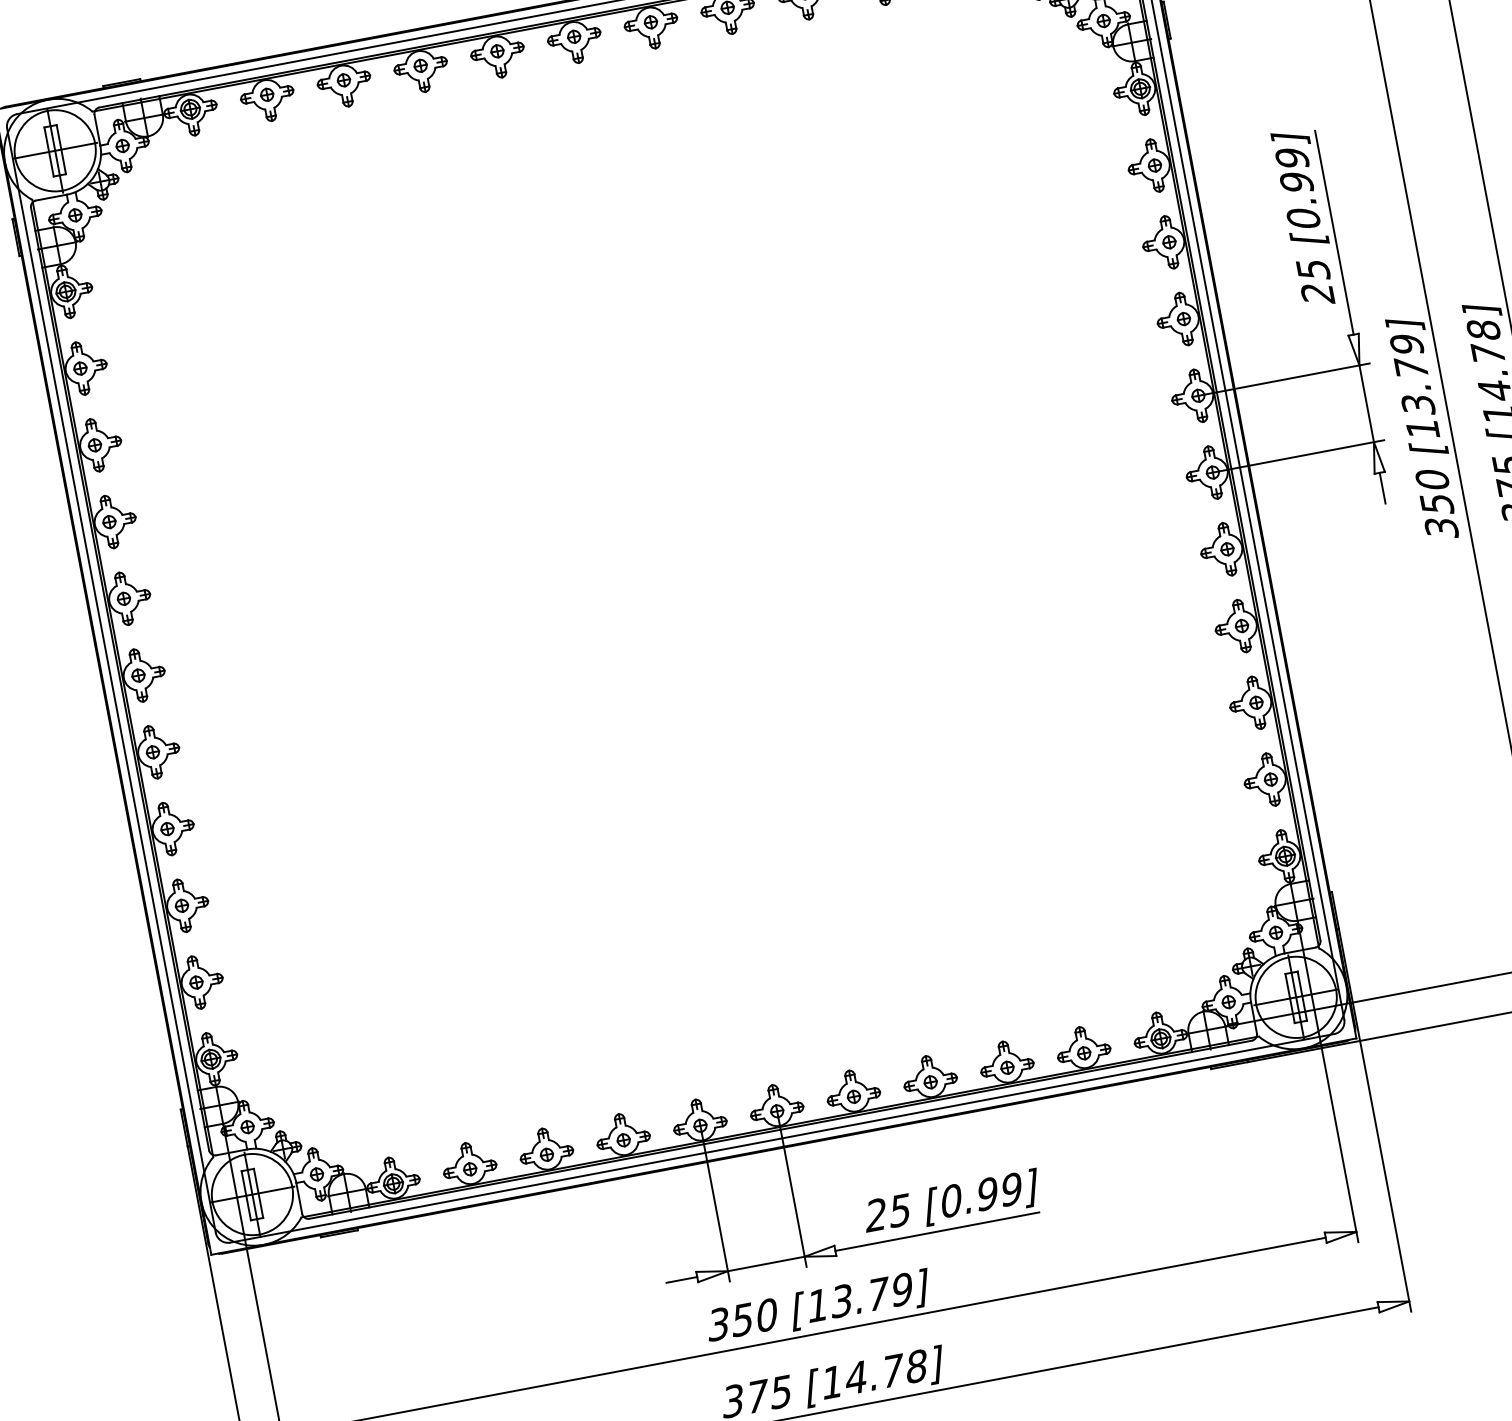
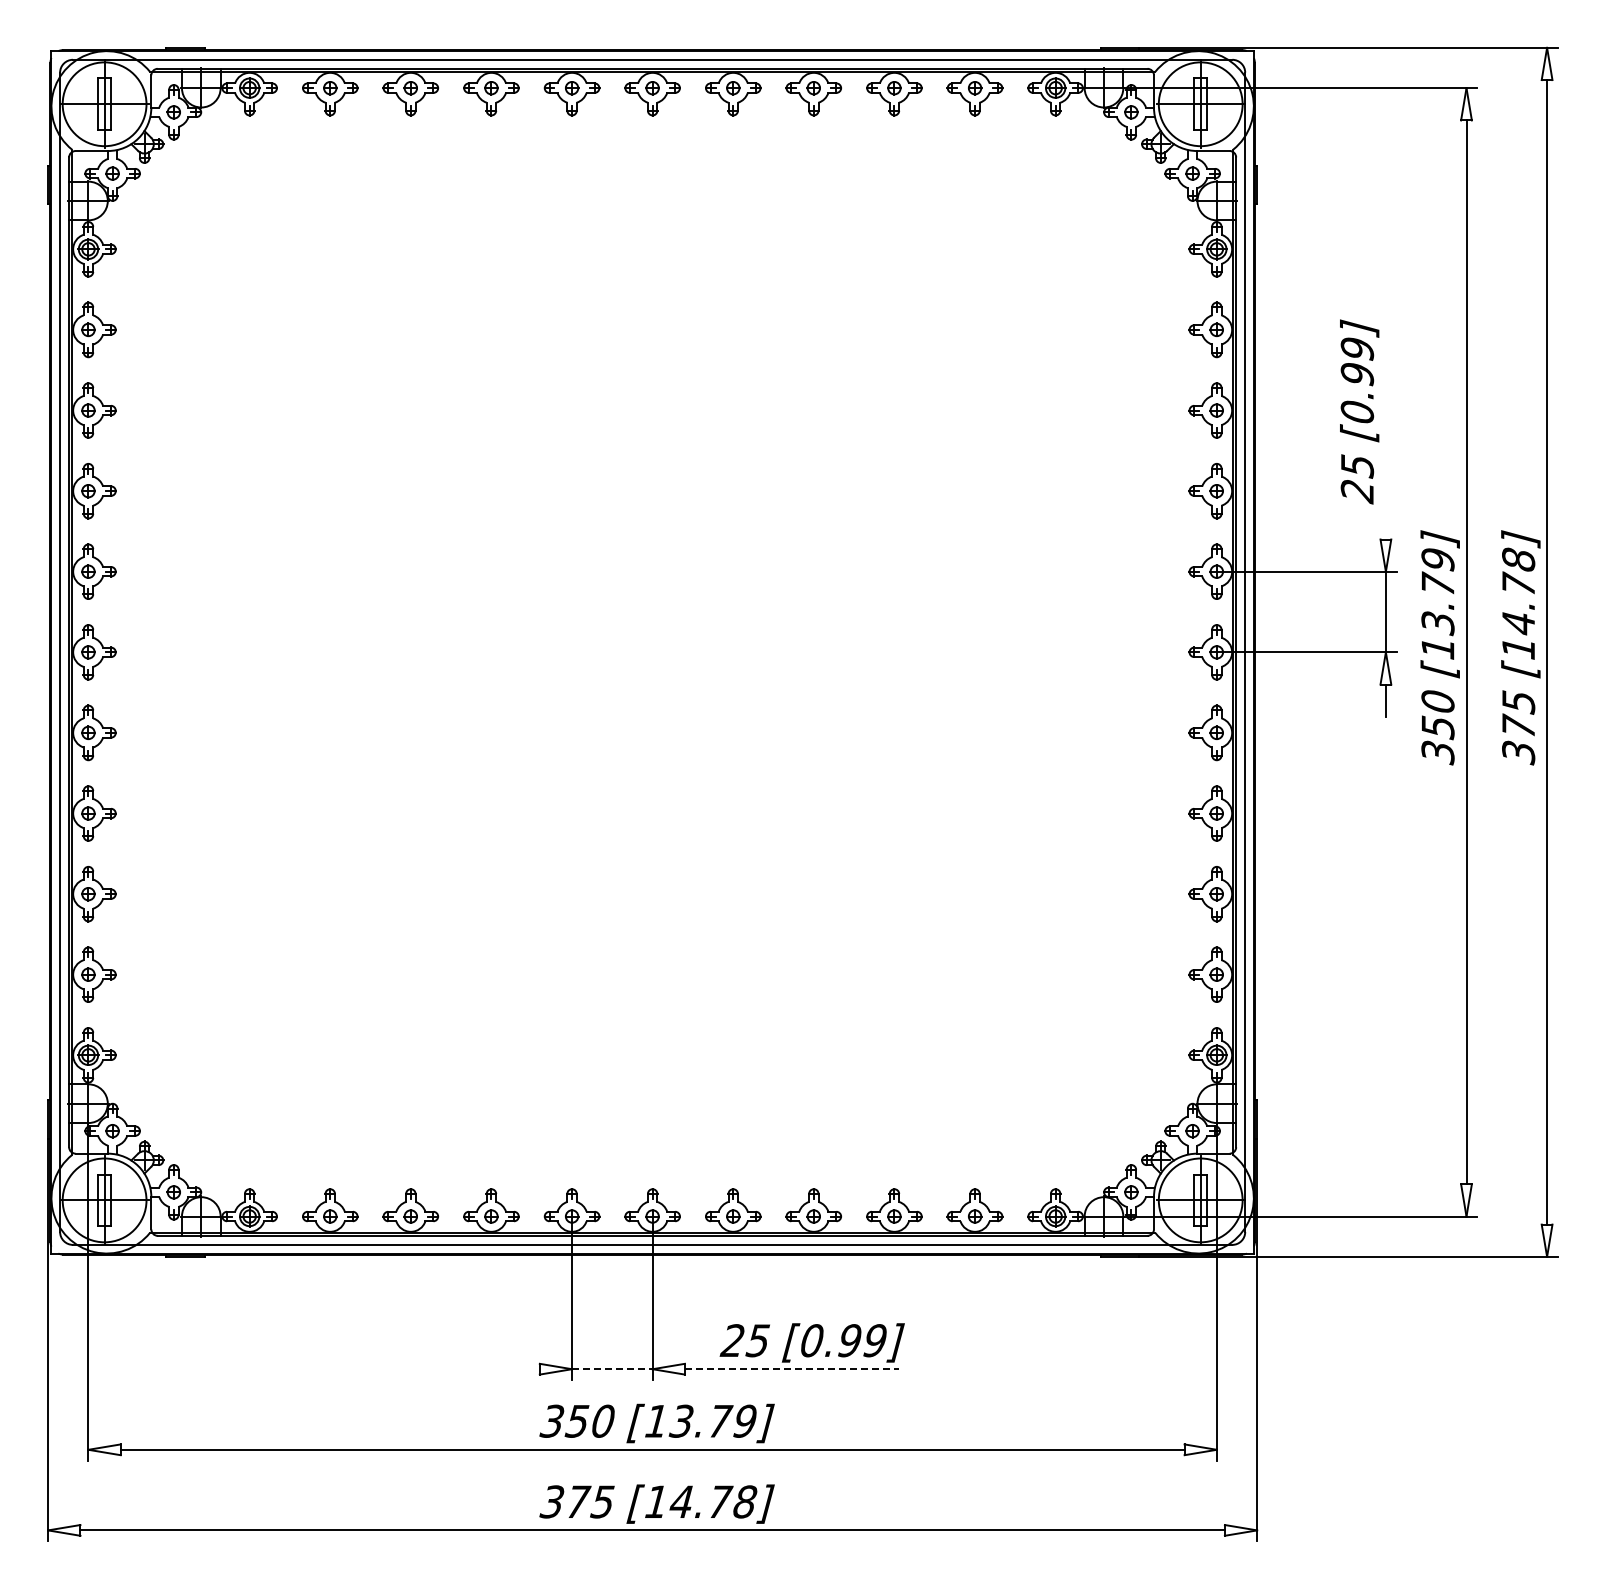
line: (1334, 232) -> (1385, 432), removed
line: (937, 1231) -> (792, 1369), solid -> dashed
line: (766, 1264) -> (612, 1369), solid -> dashed
line: (681, 1280) -> (523, 1369), removed

